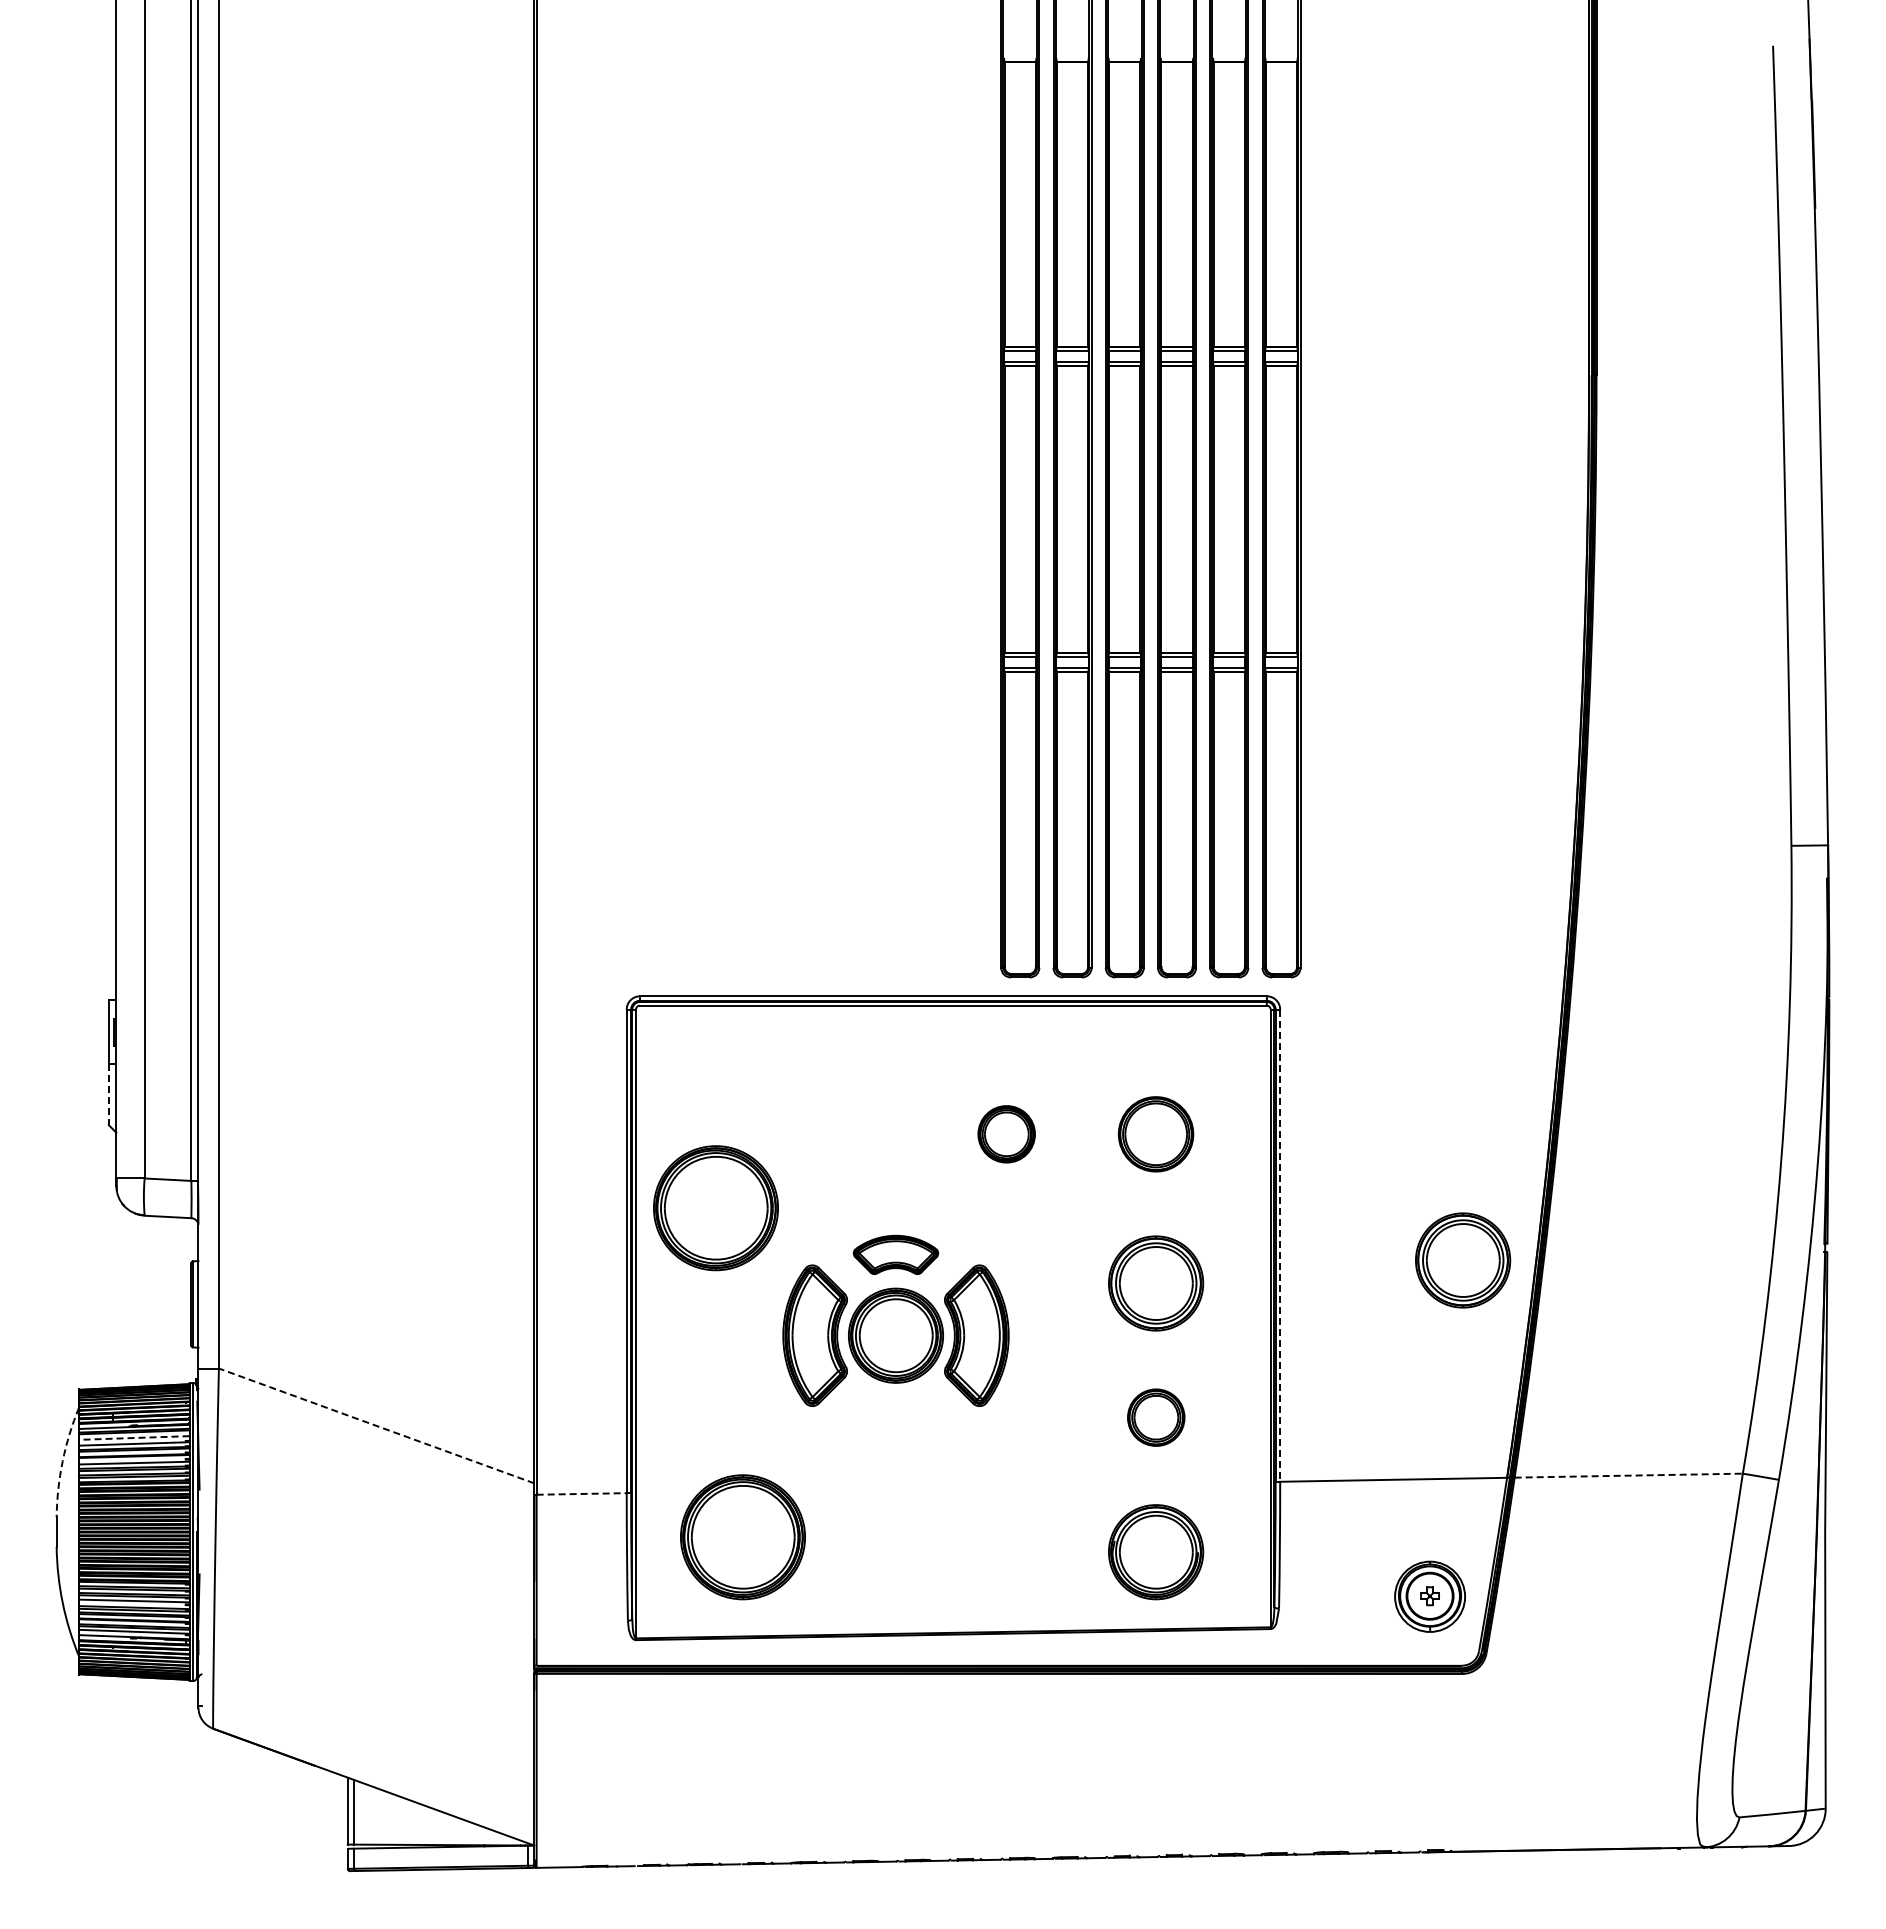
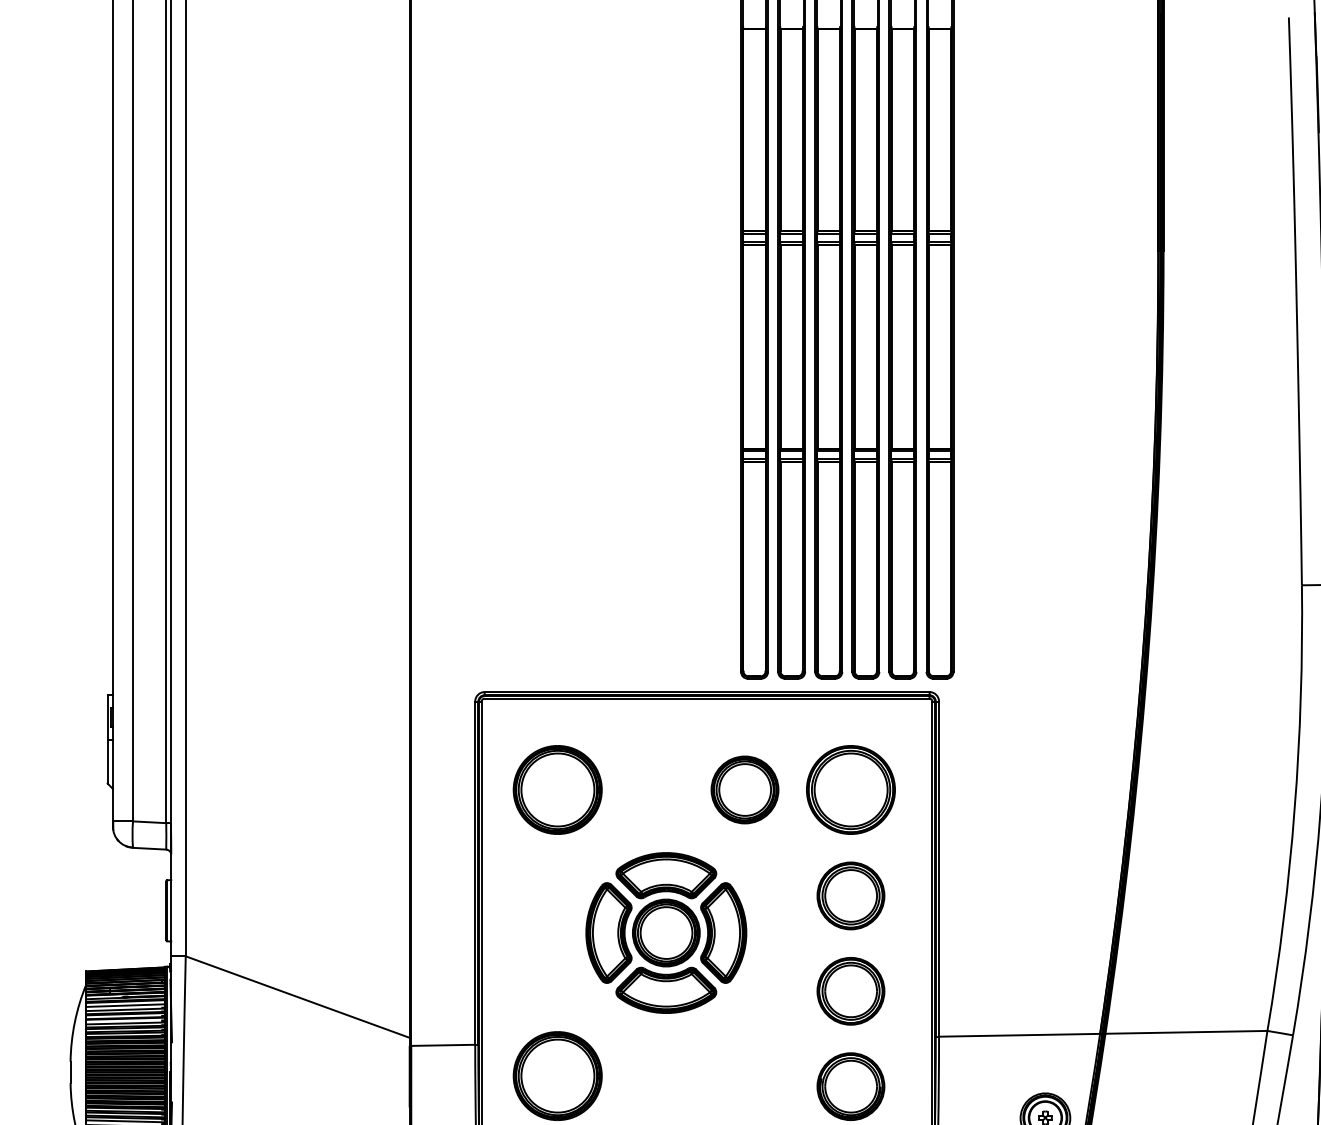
line: (108, 1094) -> (107, 761), dashed -> solid
part: (1006, 1134) -> (744, 790), size x1.67
part: (1155, 1134) -> (850, 790), size x1.67
part: (715, 1208) -> (557, 790), moved
line: (1280, 1246) -> (939, 869), dashed -> solid
part: (895, 1254) -> (665, 875), size x1.67
part: (1463, 1260) -> (1069, 879), removed
part: (895, 1416) -> (665, 990), added
part: (1156, 1417) -> (851, 991), size x1.67
line: (376, 1425) -> (297, 996), dashed -> solid
line: (133, 1438) -> (125, 1005), dashed -> solid
arc: (62, 1461) -> (74, 1022), dashed -> solid
line: (1629, 1475) -> (1186, 1032), dashed -> solid
line: (582, 1493) -> (443, 1045), dashed -> solid

